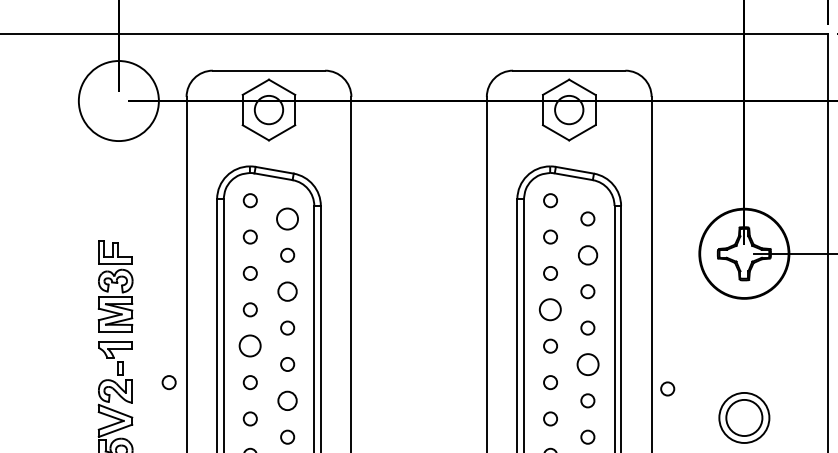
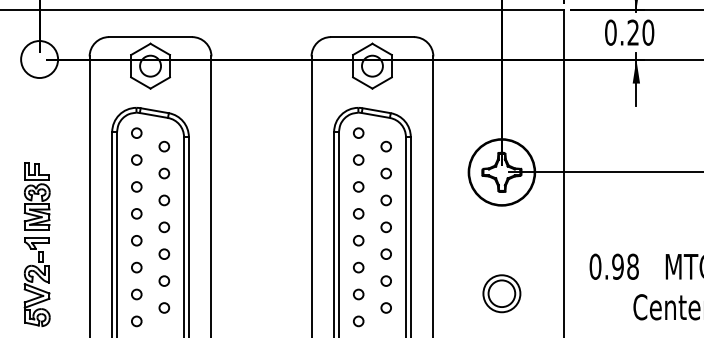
circle: (118, 101) -> (39, 59), size x0.62
circle: (287, 218) -> (164, 146), size x0.62
circle: (586, 255) -> (385, 173), size x0.71
circle: (287, 291) -> (164, 200), size x0.71
circle: (550, 309) -> (358, 213), size x0.62
circle: (249, 345) -> (136, 240), size x0.62
circle: (586, 363) -> (385, 253), size x0.62
circle: (168, 382) -> (76, 267), removed
circle: (666, 389) -> (444, 272), removed
circle: (287, 400) -> (164, 280), size x0.71

